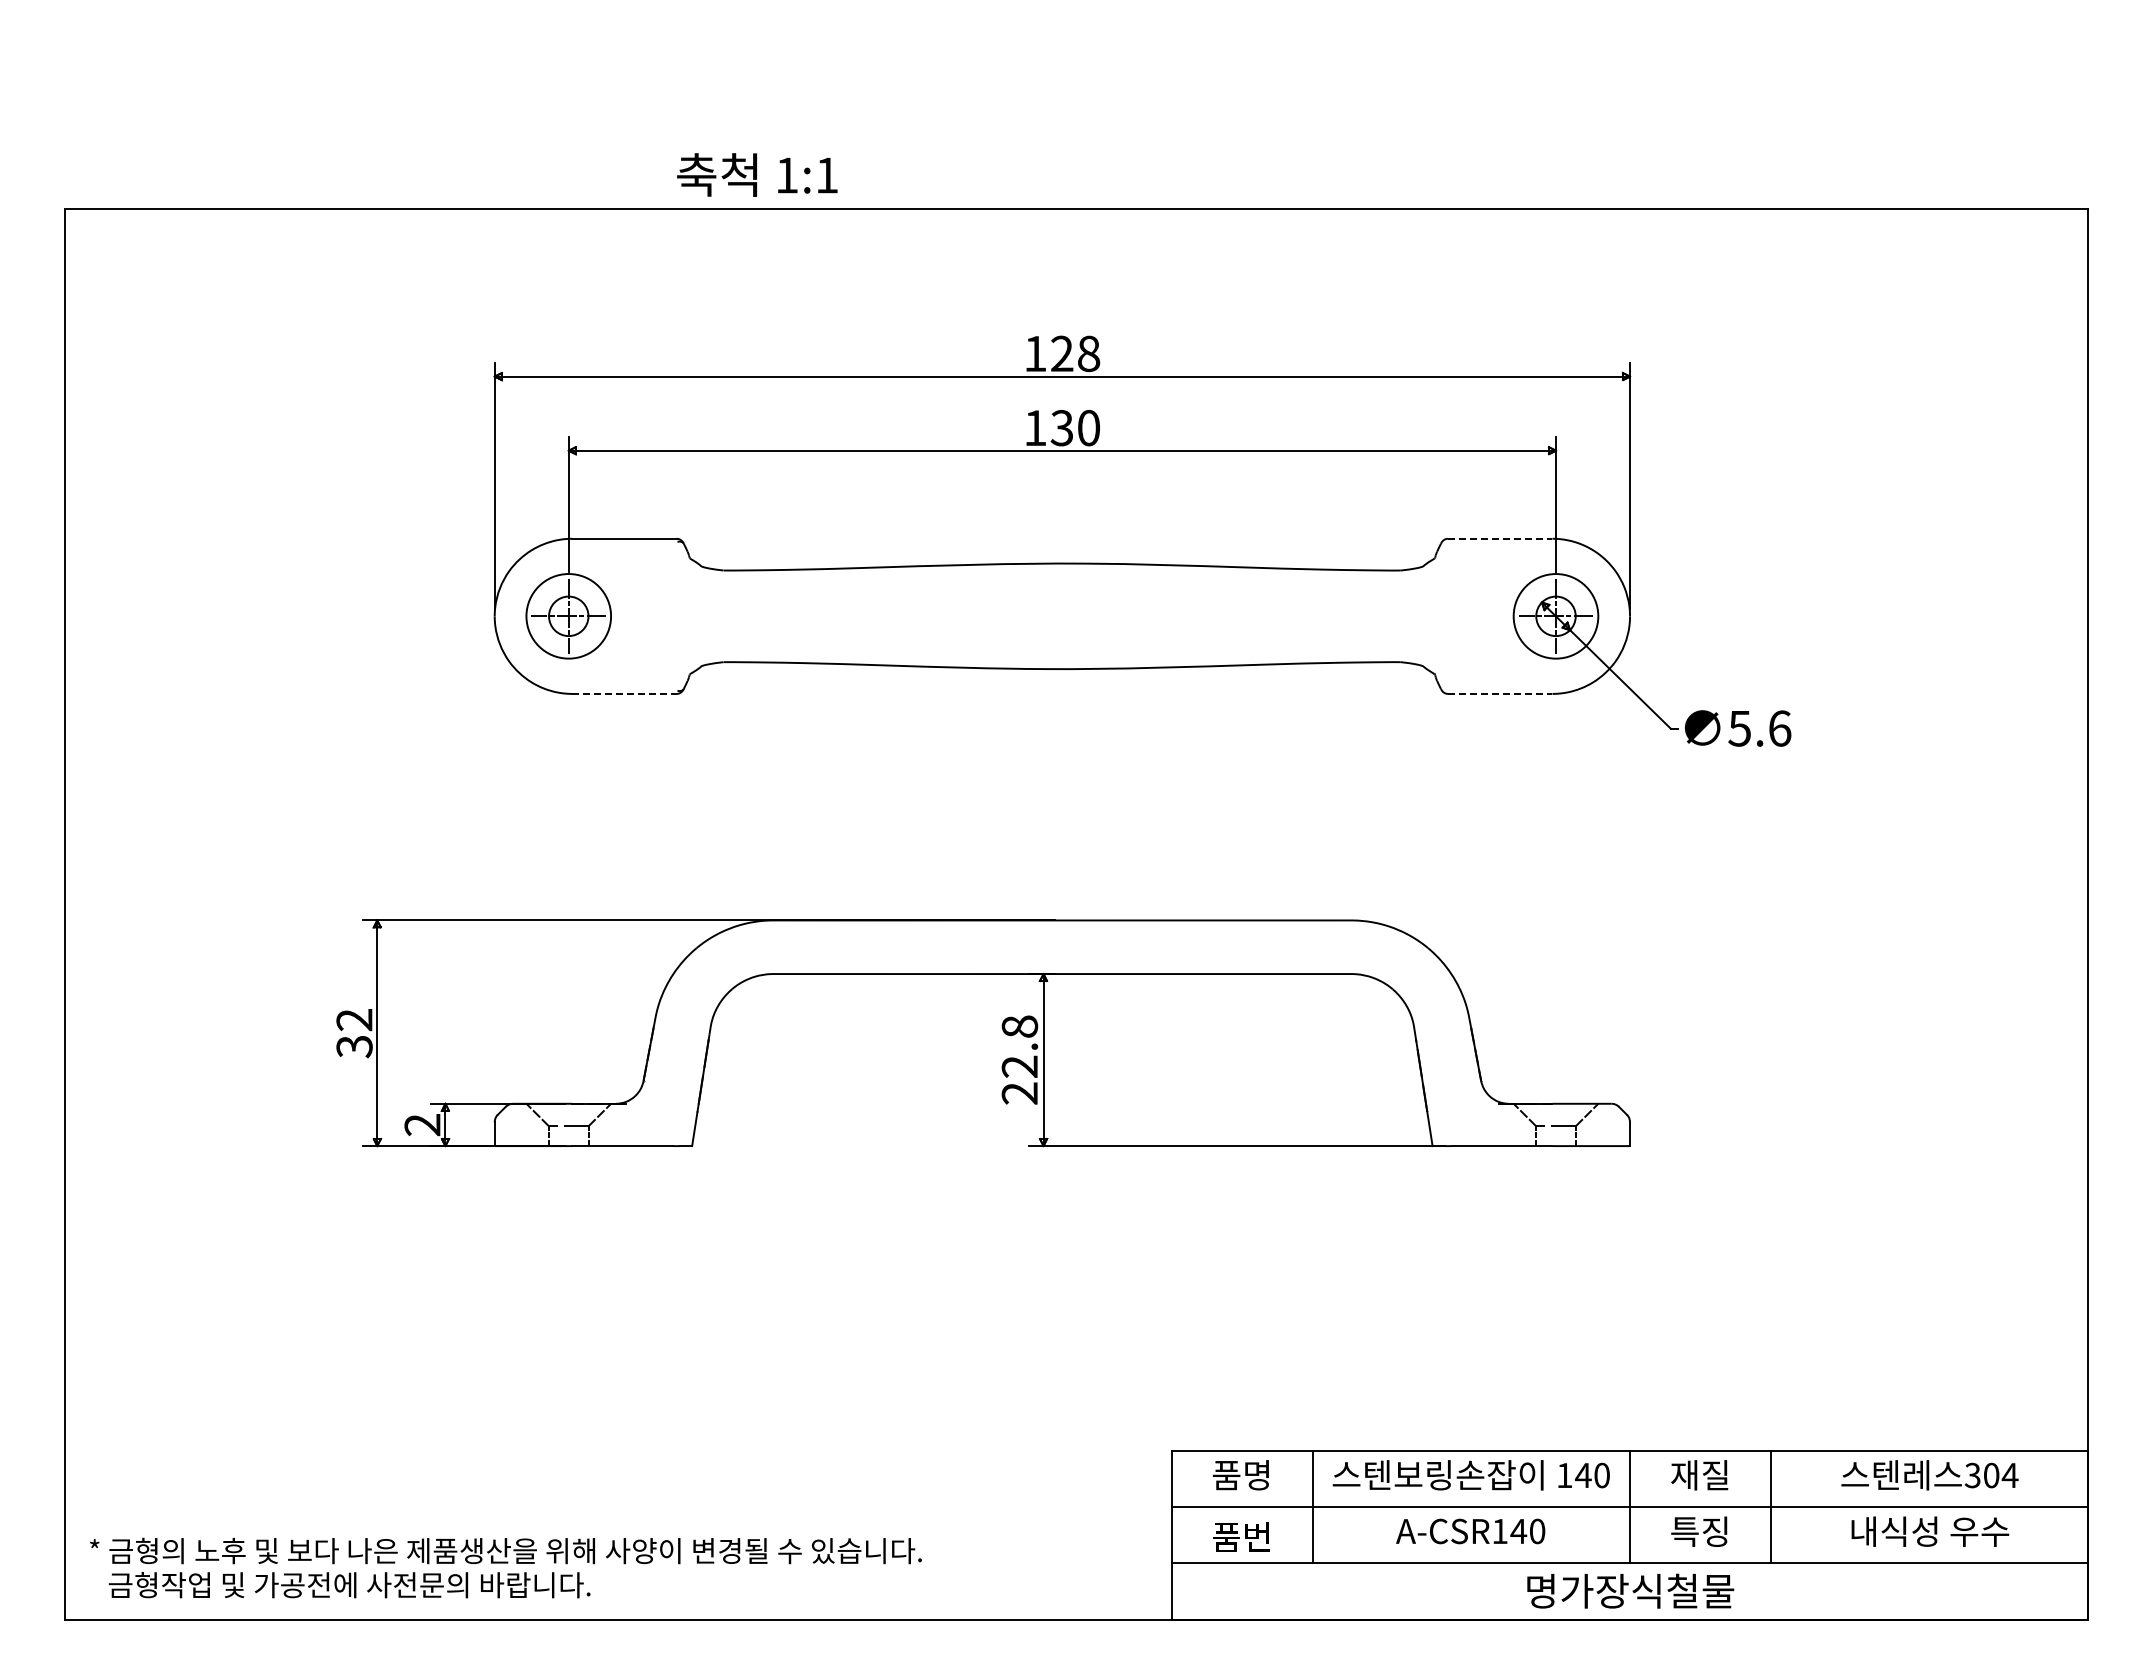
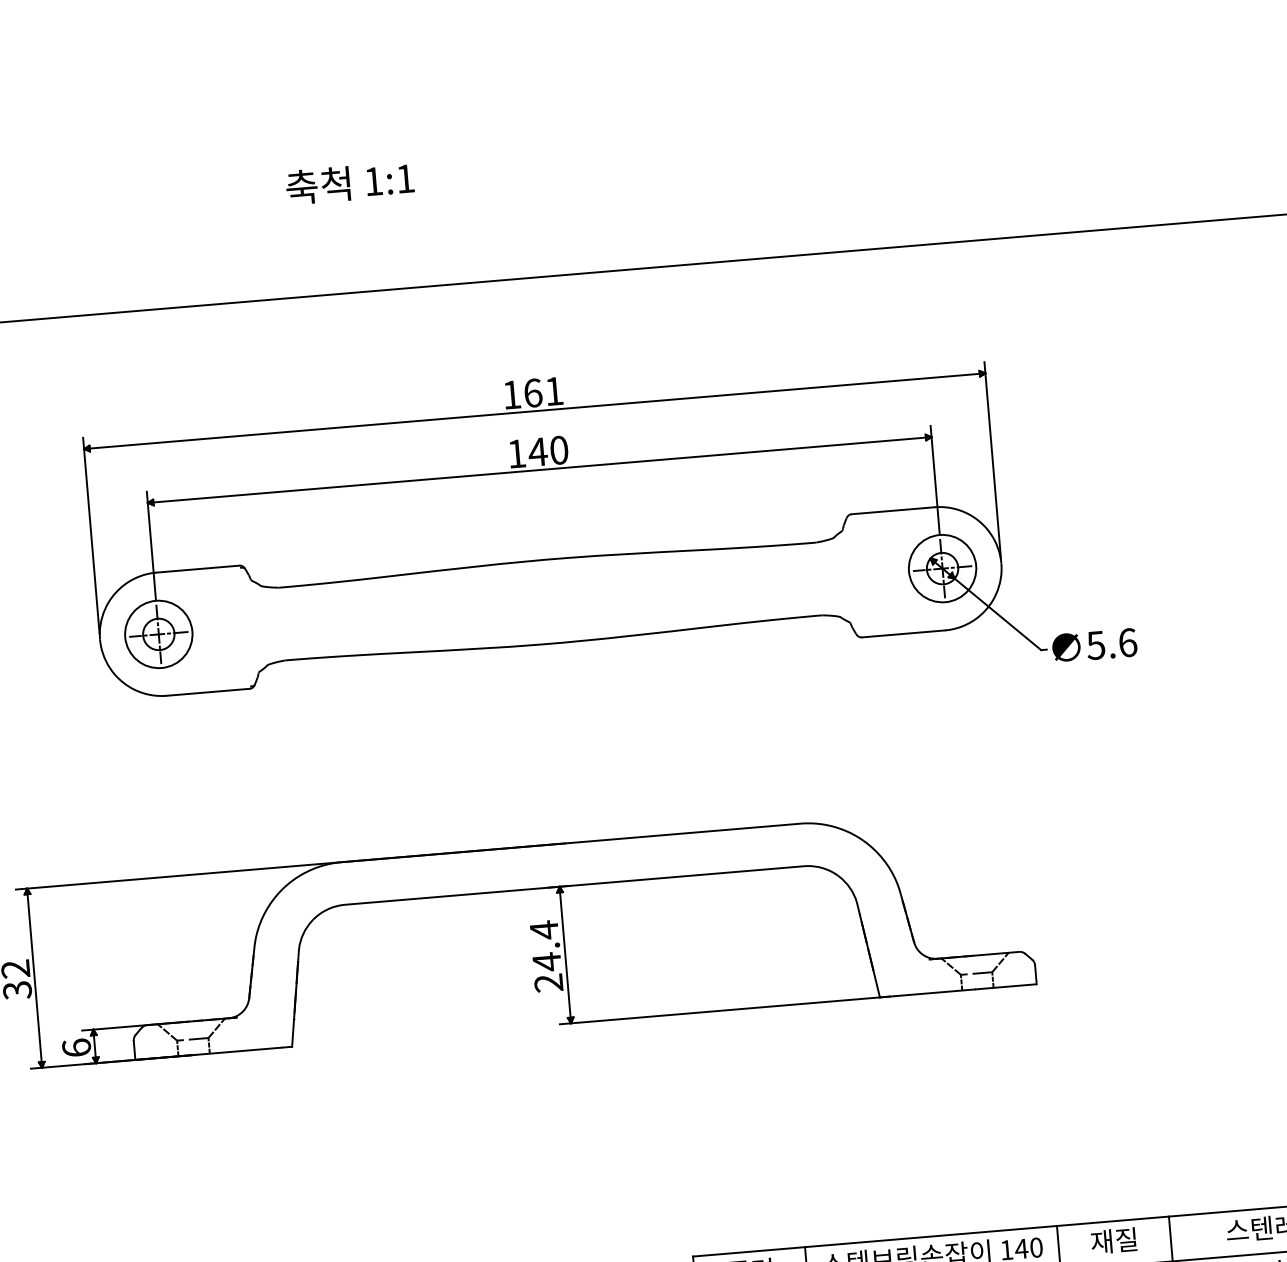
text: (757, 174) -> (350, 182), moved
text: (1075, 353) -> (543, 391), 128 -> 161
text: (1062, 428) -> (538, 452), 130 -> 140
line: (1500, 538) -> (893, 510), dashed -> solid
line: (625, 693) -> (209, 691), dashed -> solid
line: (1500, 693) -> (903, 633), dashed -> solid
text: (1019, 1046) -> (545, 945), 22.8 -> 24.4
text: (422, 1124) -> (76, 1047), 2 -> 6

